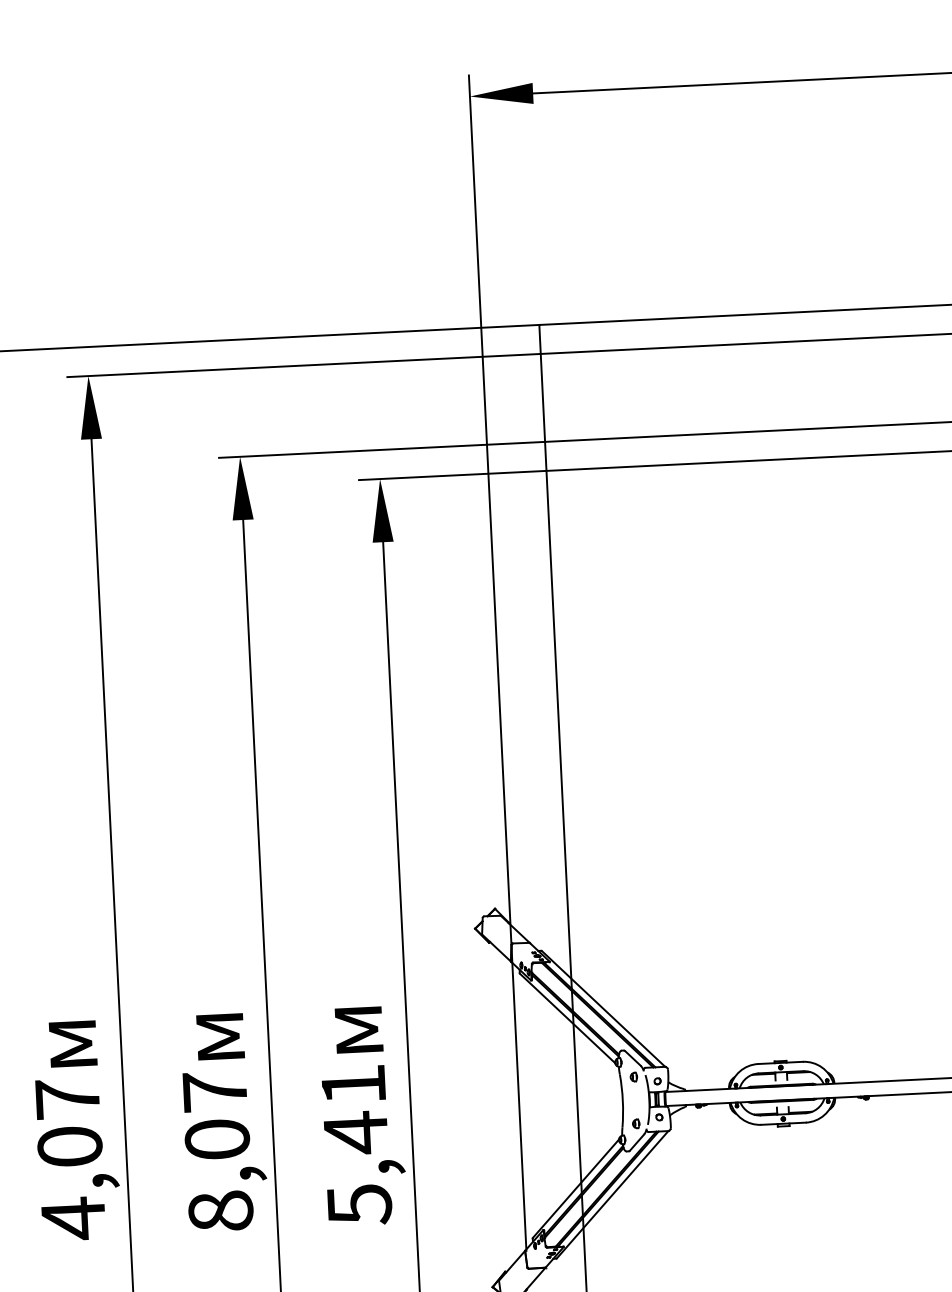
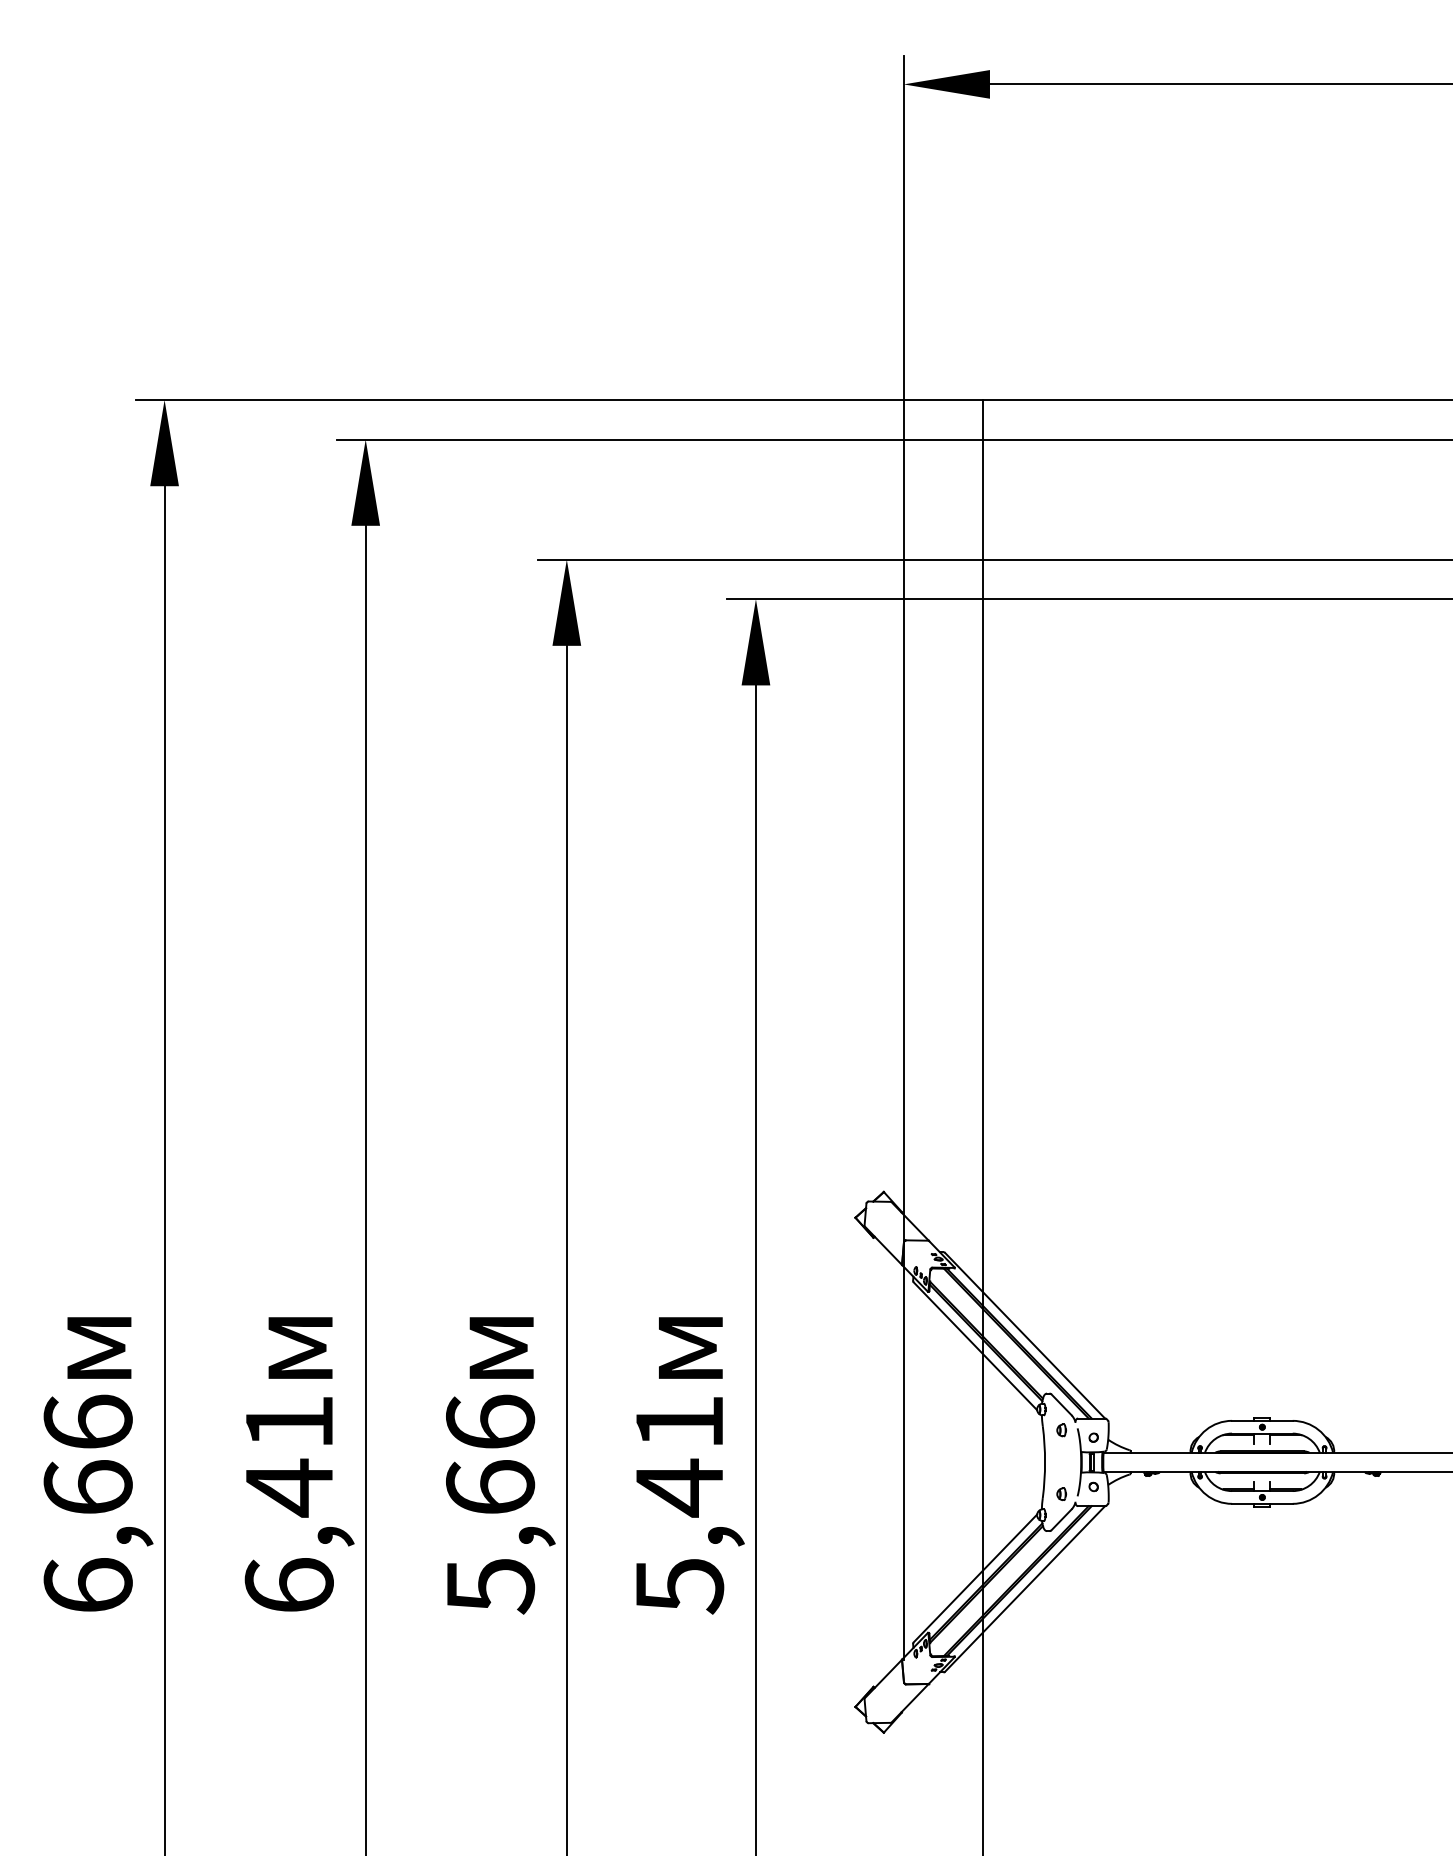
text: (218, 1151) -> (490, 1504), 8,07 -> 5,66
text: (70, 1159) -> (288, 1505), 4,07 -> 6,41

